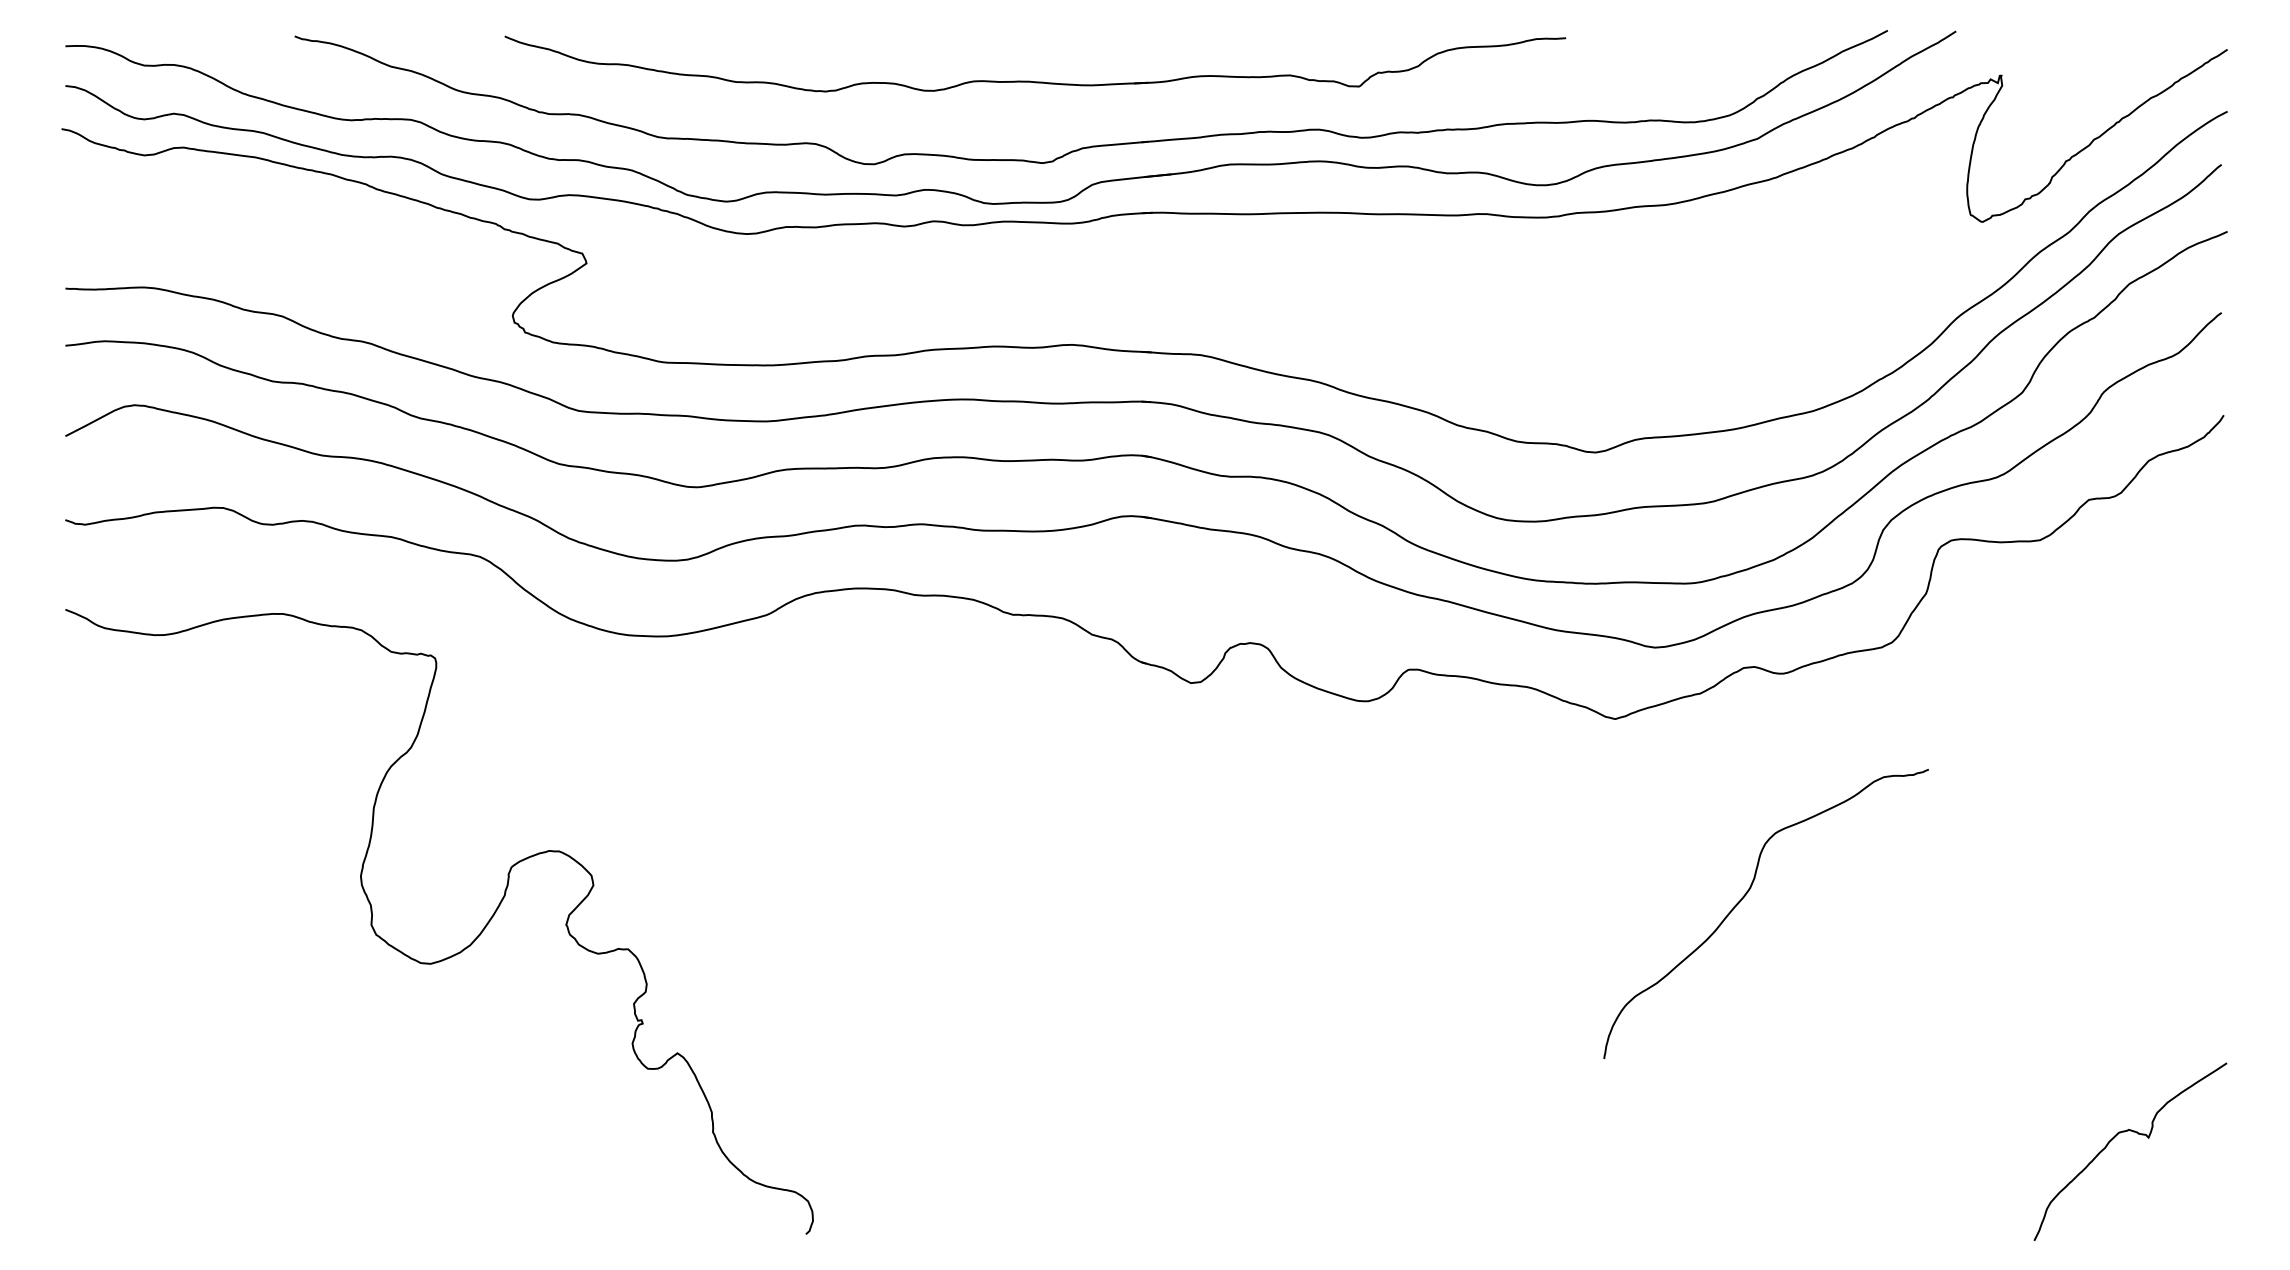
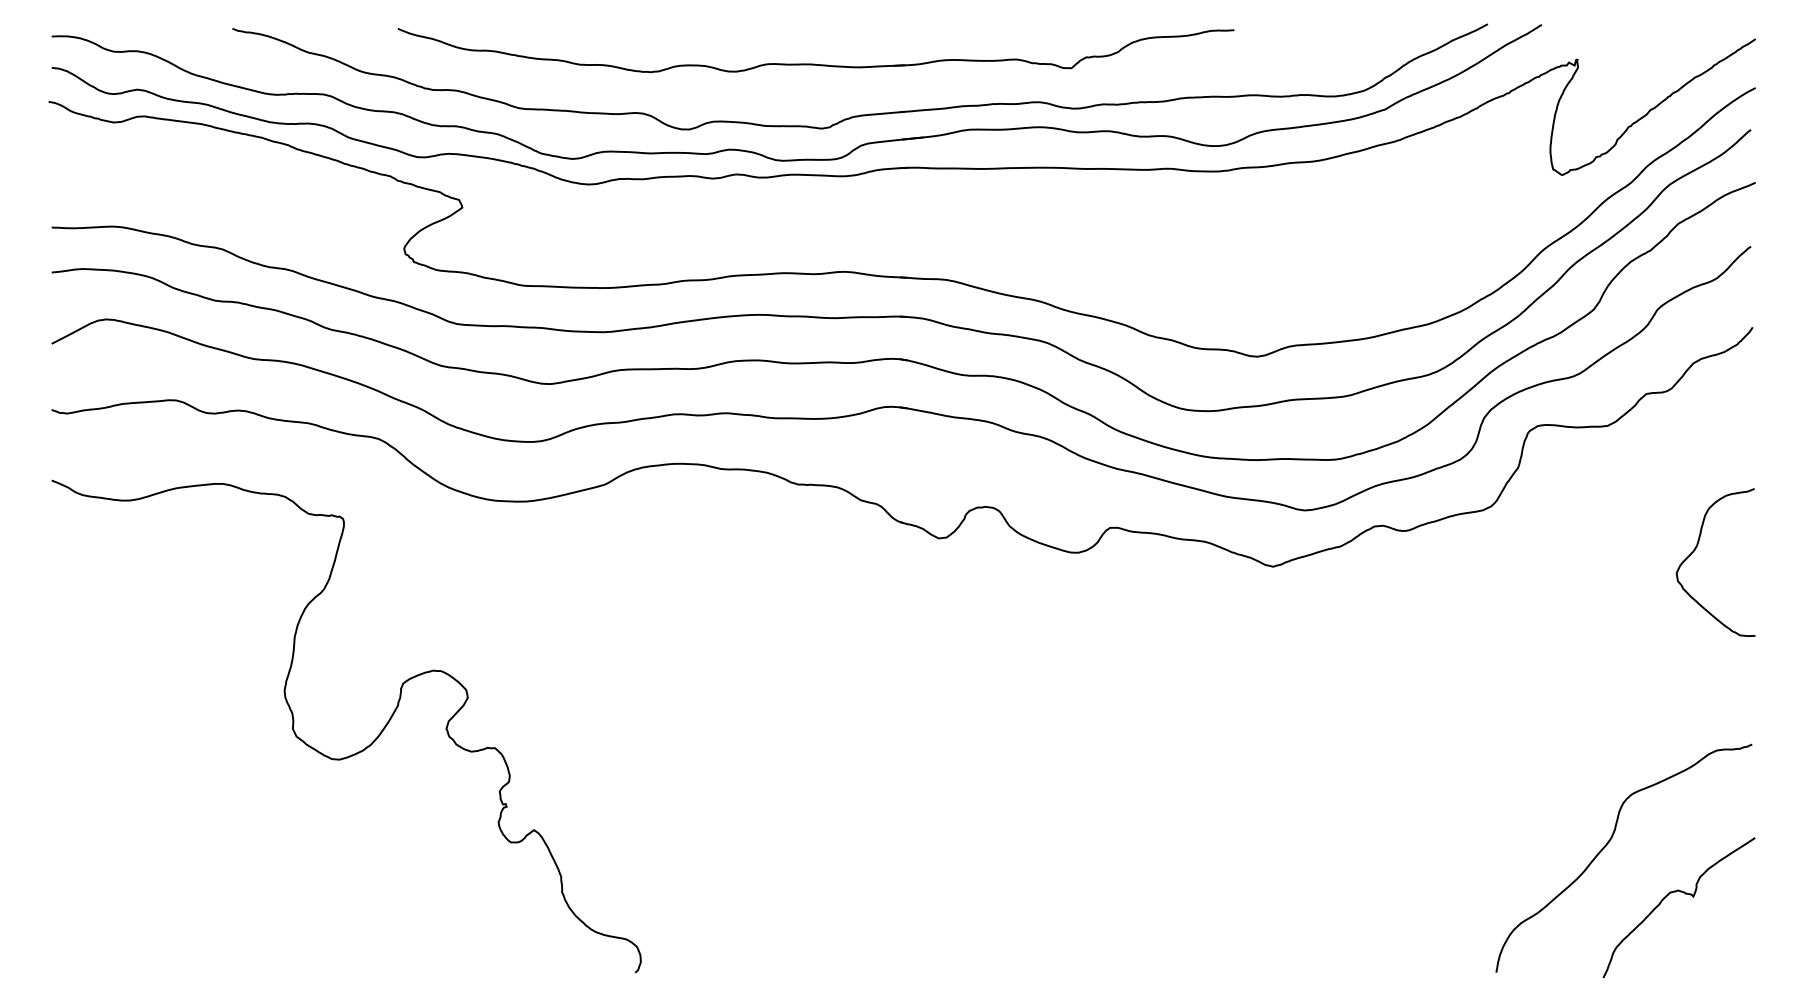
curve: (2151, 698) -> (1695, 550), added
curve: (1745, 897) -> (1607, 845), moved

